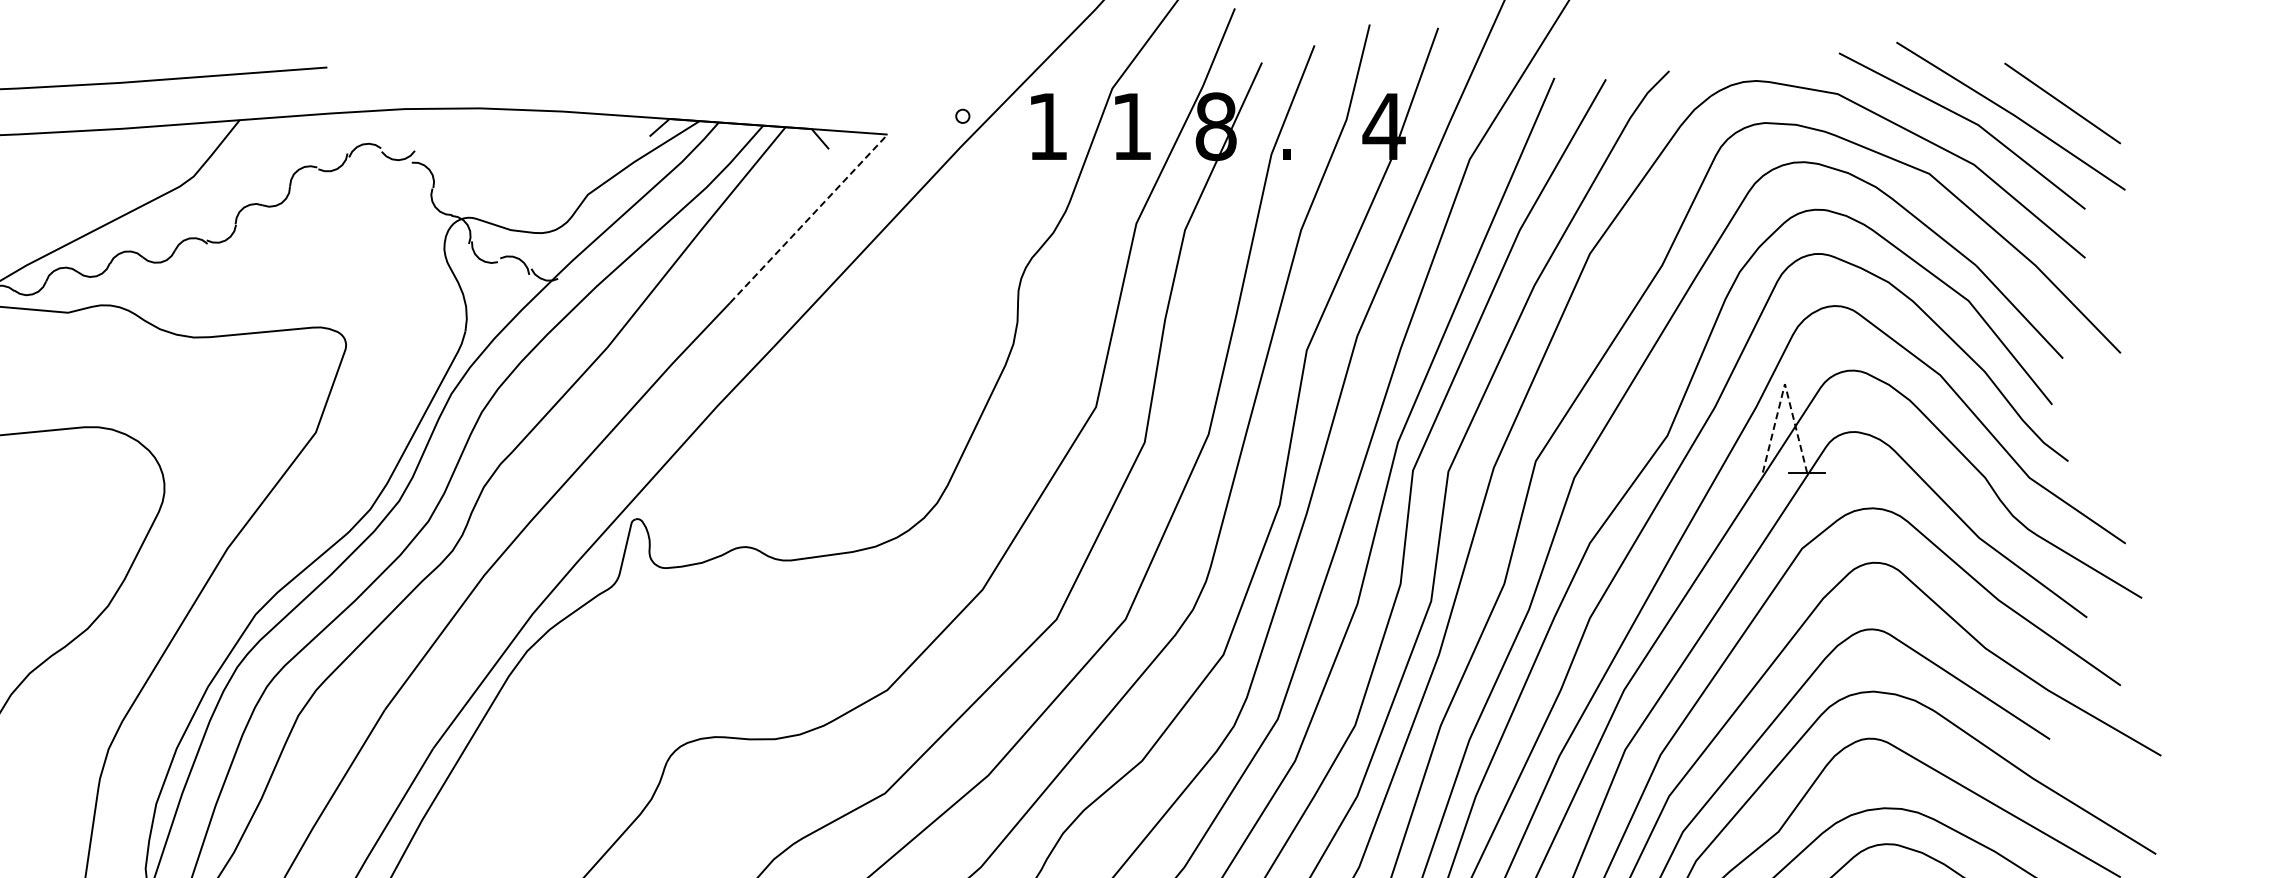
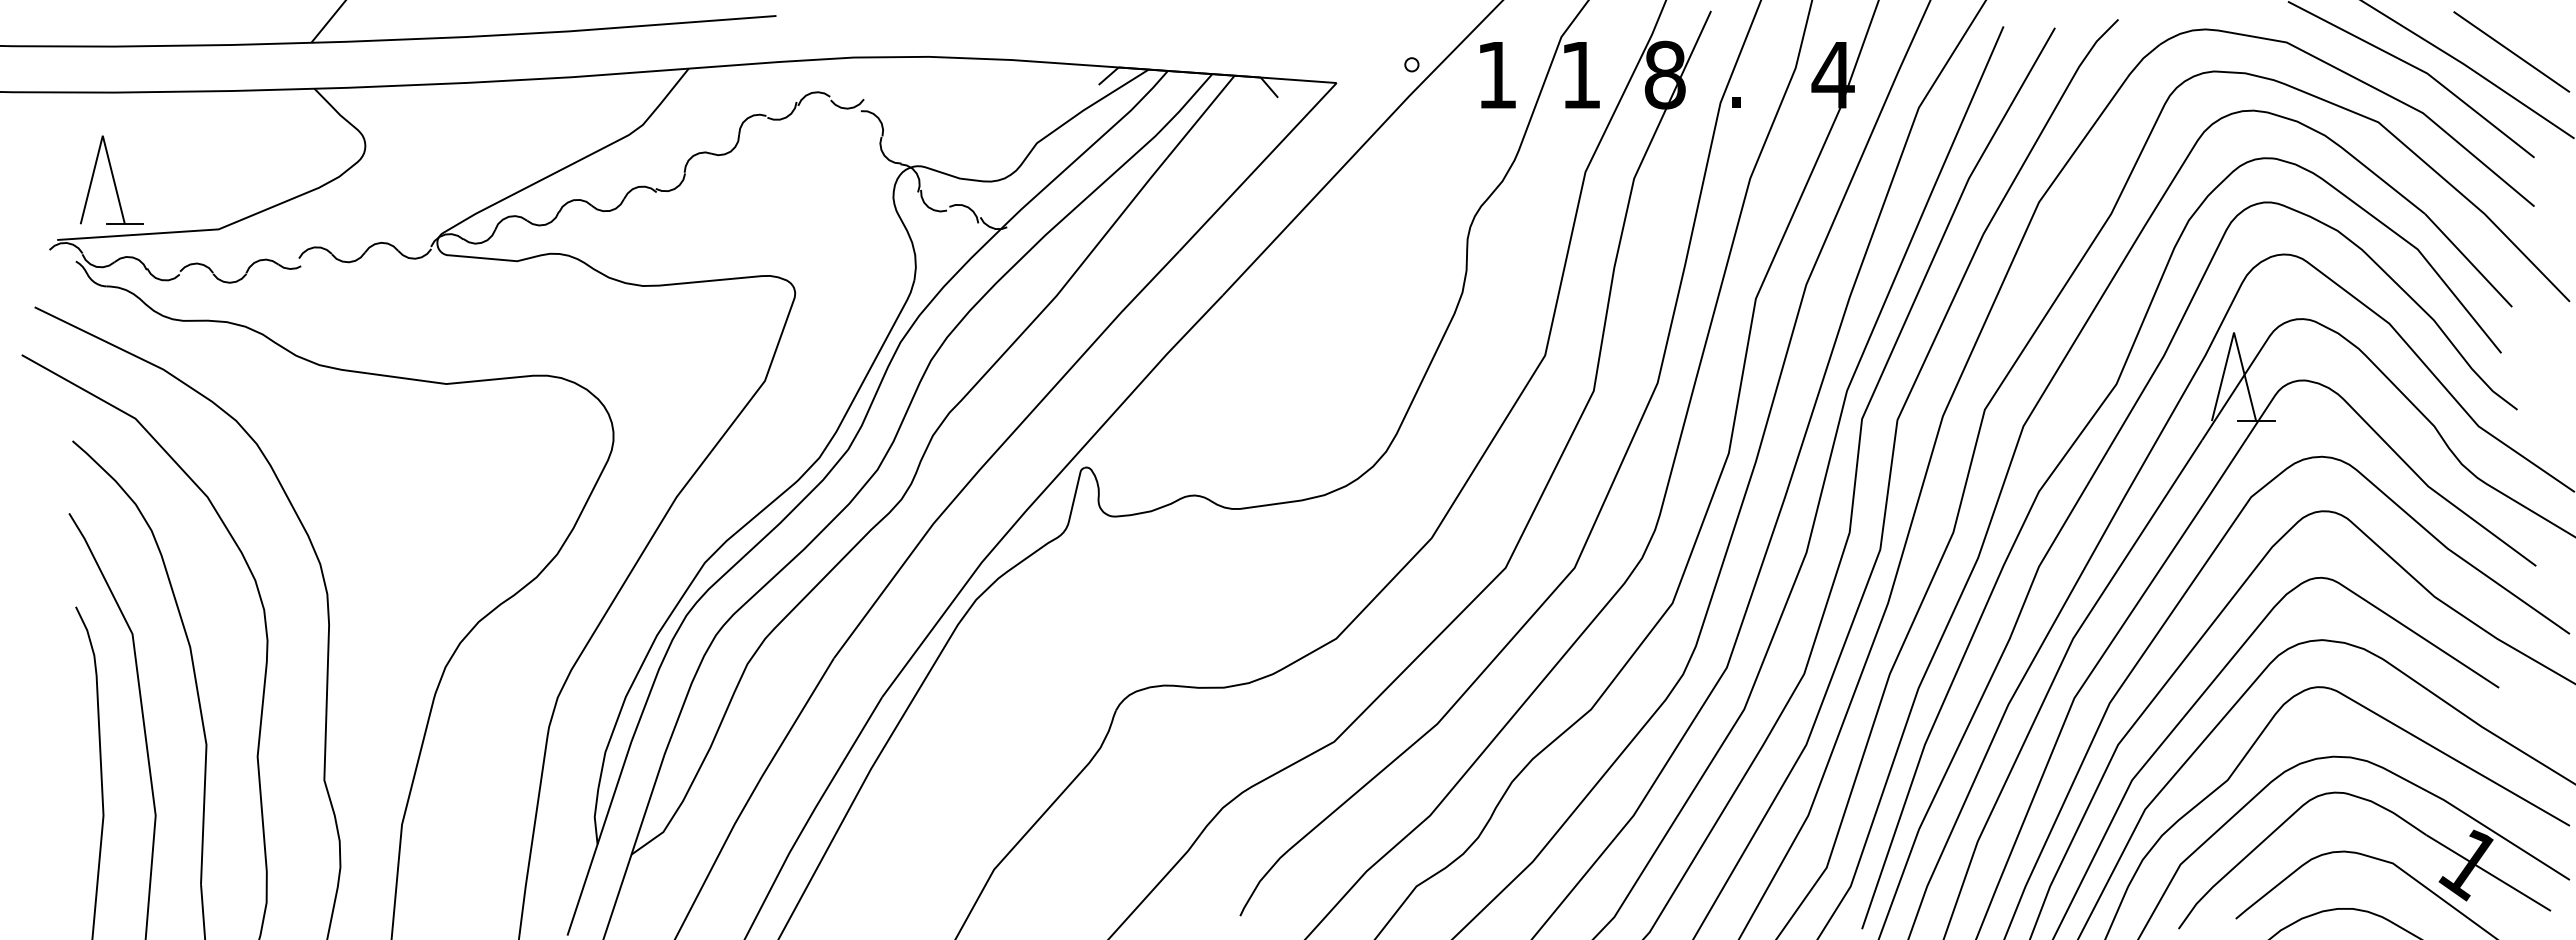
line: (809, 218) -> (1258, 166), dashed -> solid
line: (1785, 384) -> (2234, 332), dashed -> solid

